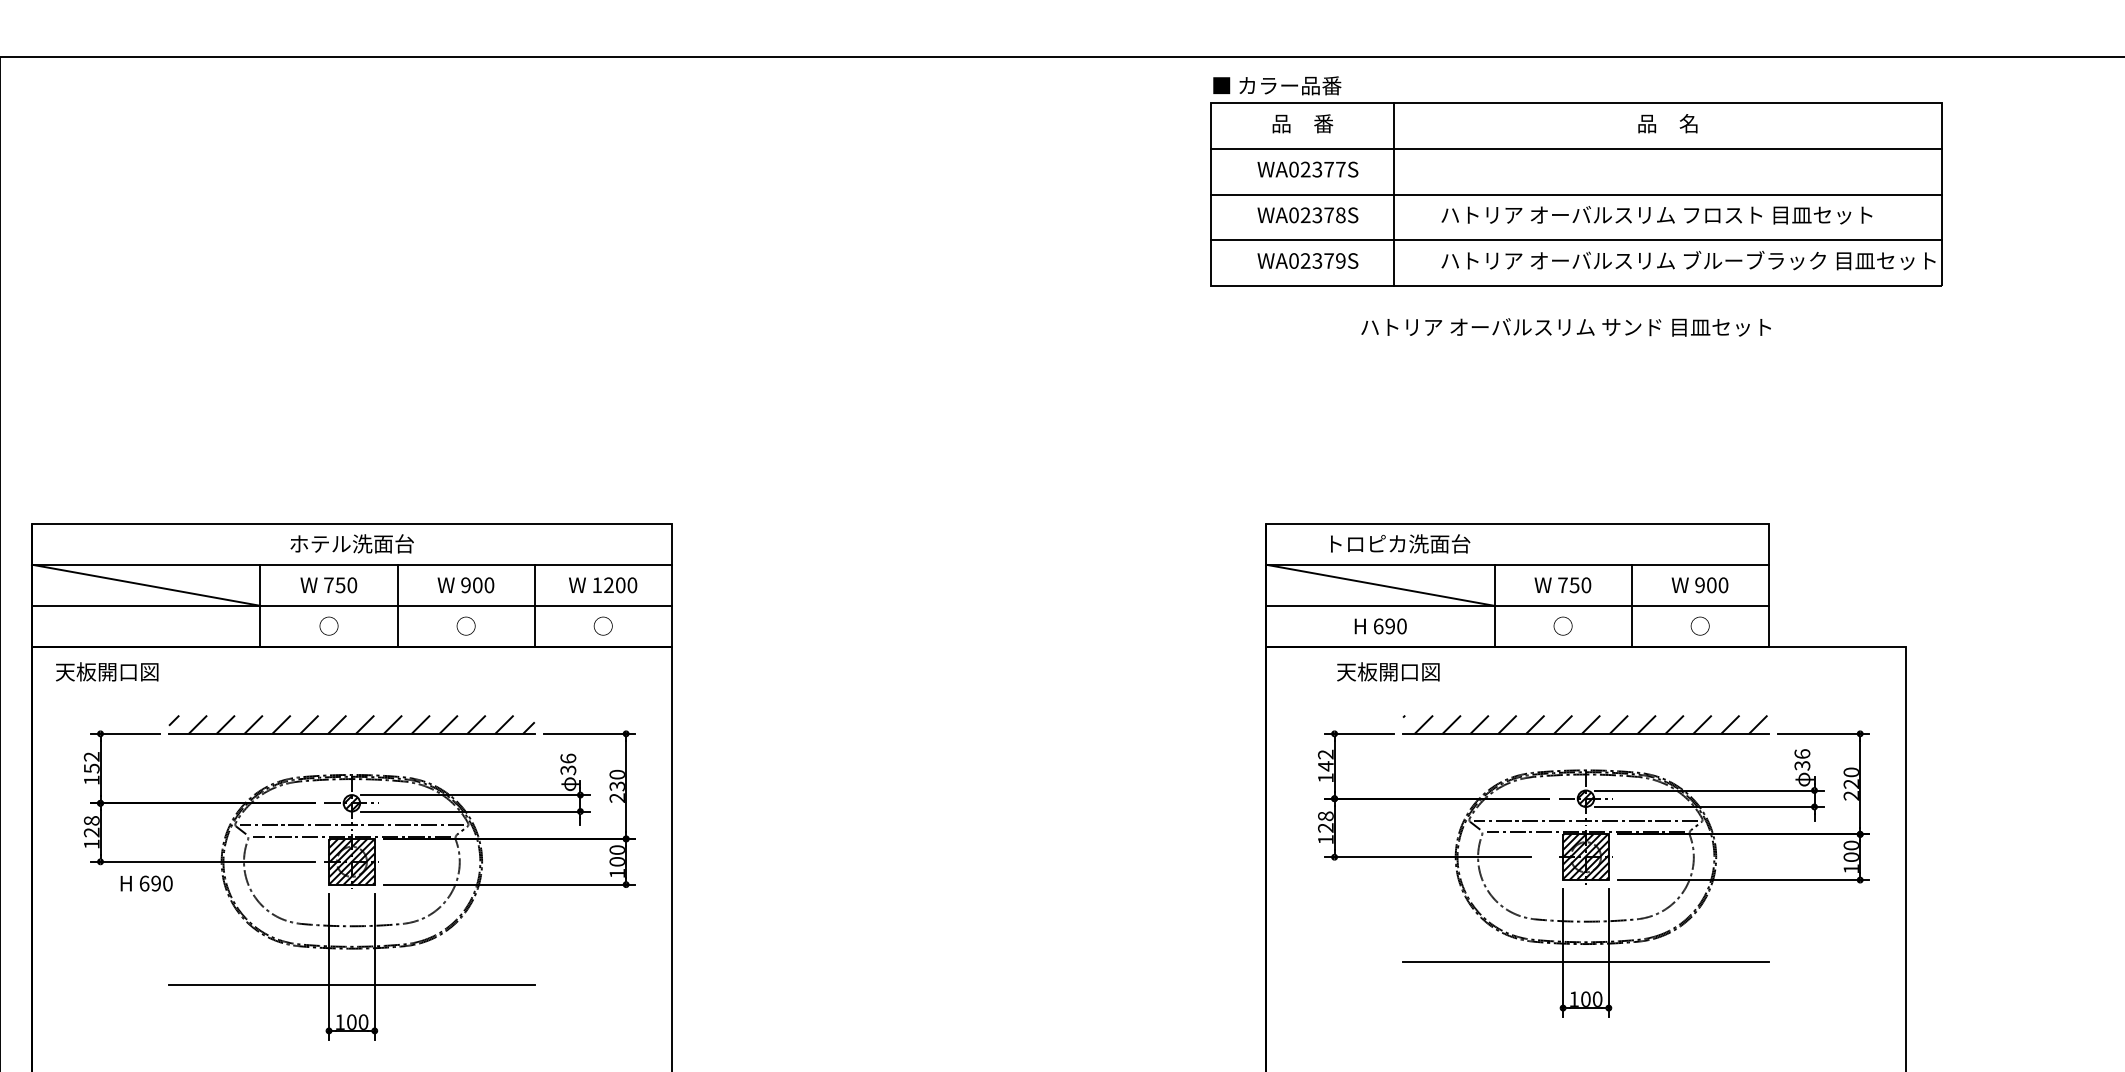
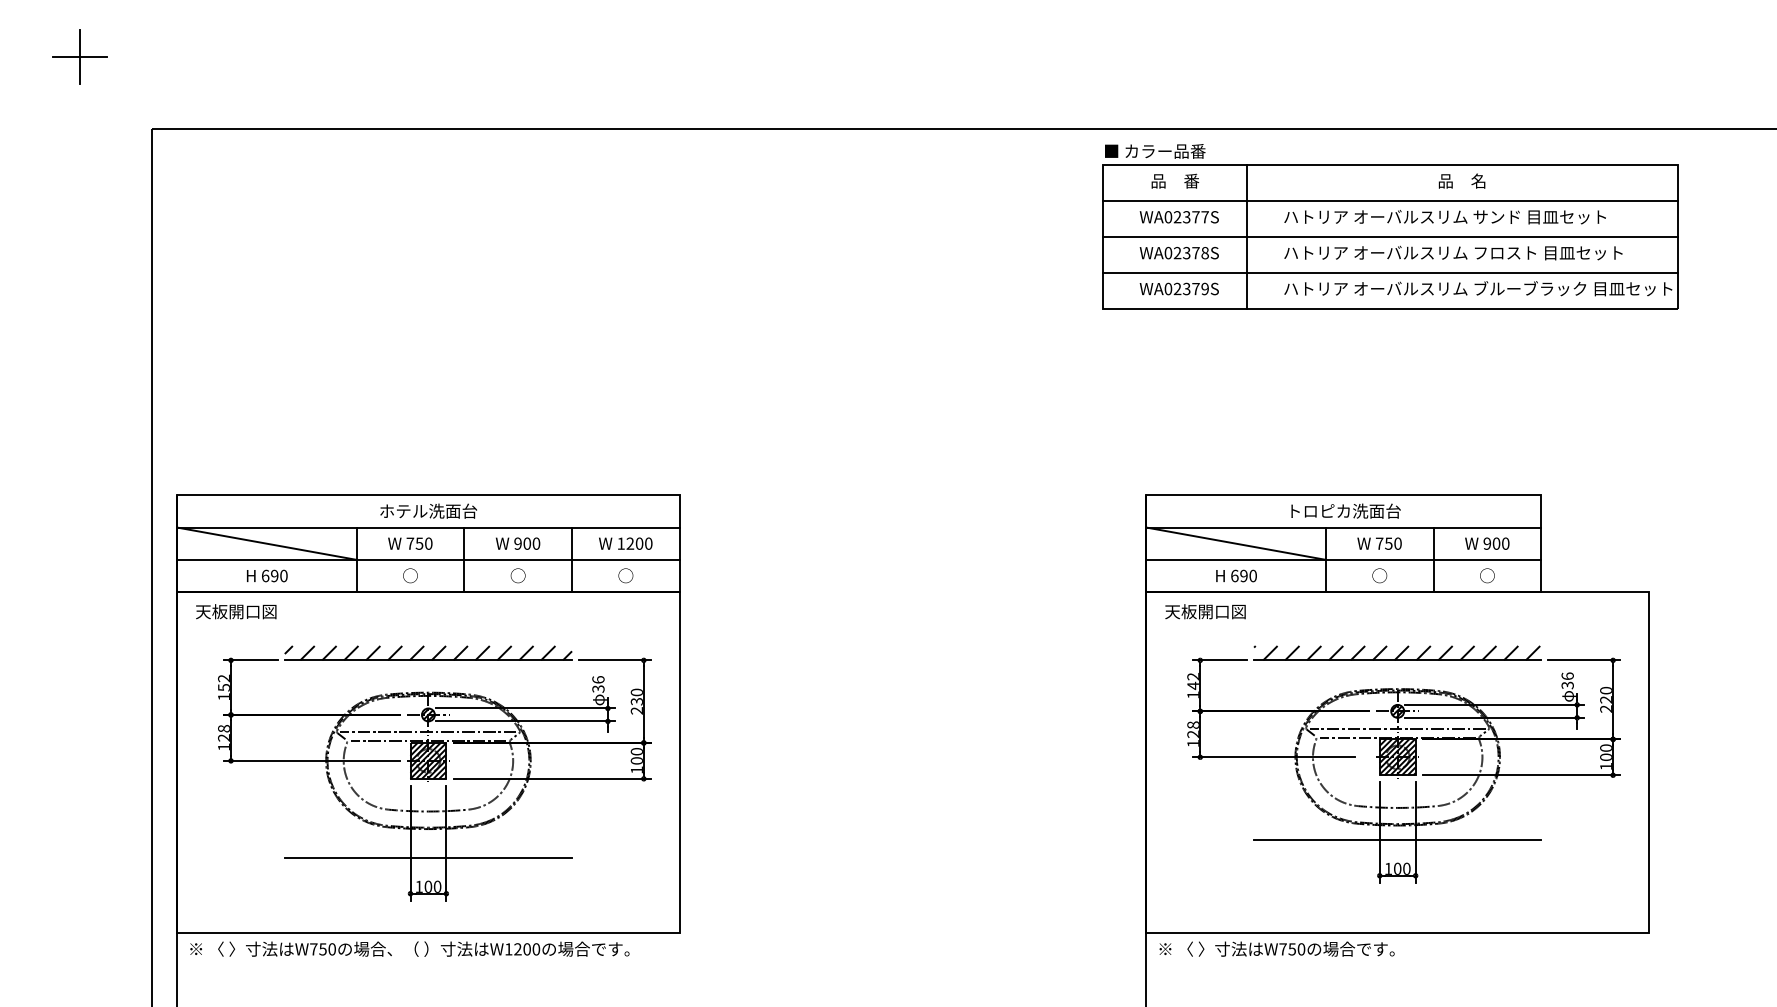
text: (1565, 327) -> (1444, 217), moved
text: (1399, 543) -> (1345, 510), moved
text: (1388, 671) -> (1205, 611), moved
text: (146, 882) -> (267, 575), moved

